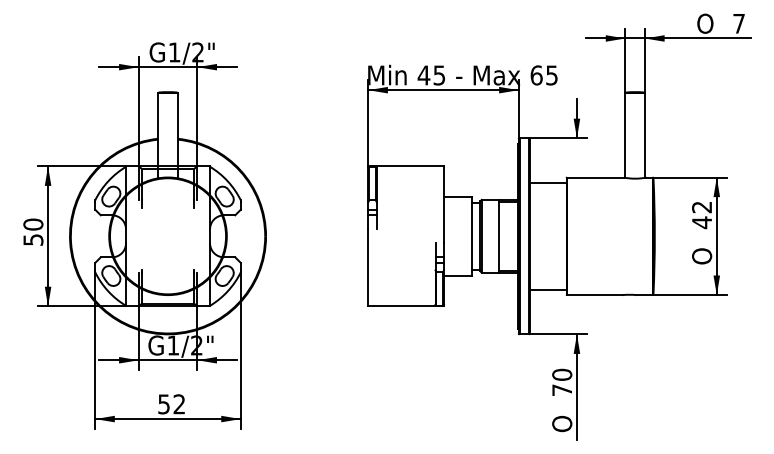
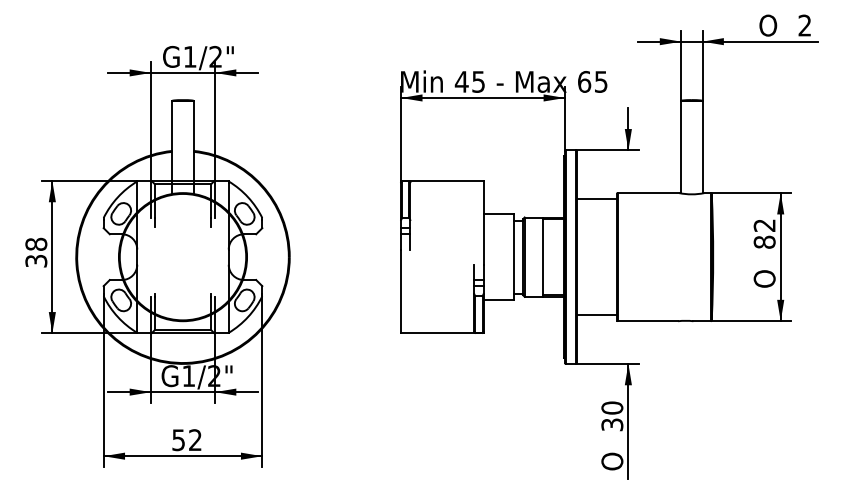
text: (738, 23) -> (804, 25), 7 -> 2
text: (701, 222) -> (764, 242), 42 -> 82
text: (33, 231) -> (36, 251), 50 -> 38
text: (562, 389) -> (612, 424), 70 -> 30

